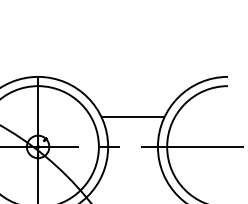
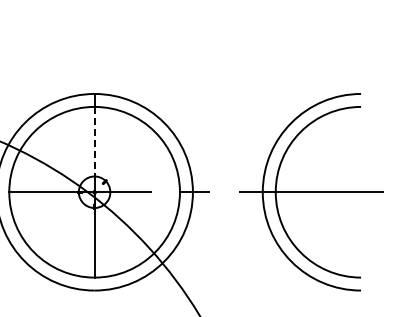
line: (38, 110) -> (94, 141), solid -> dashed
line: (132, 117) -> (227, 150), removed

